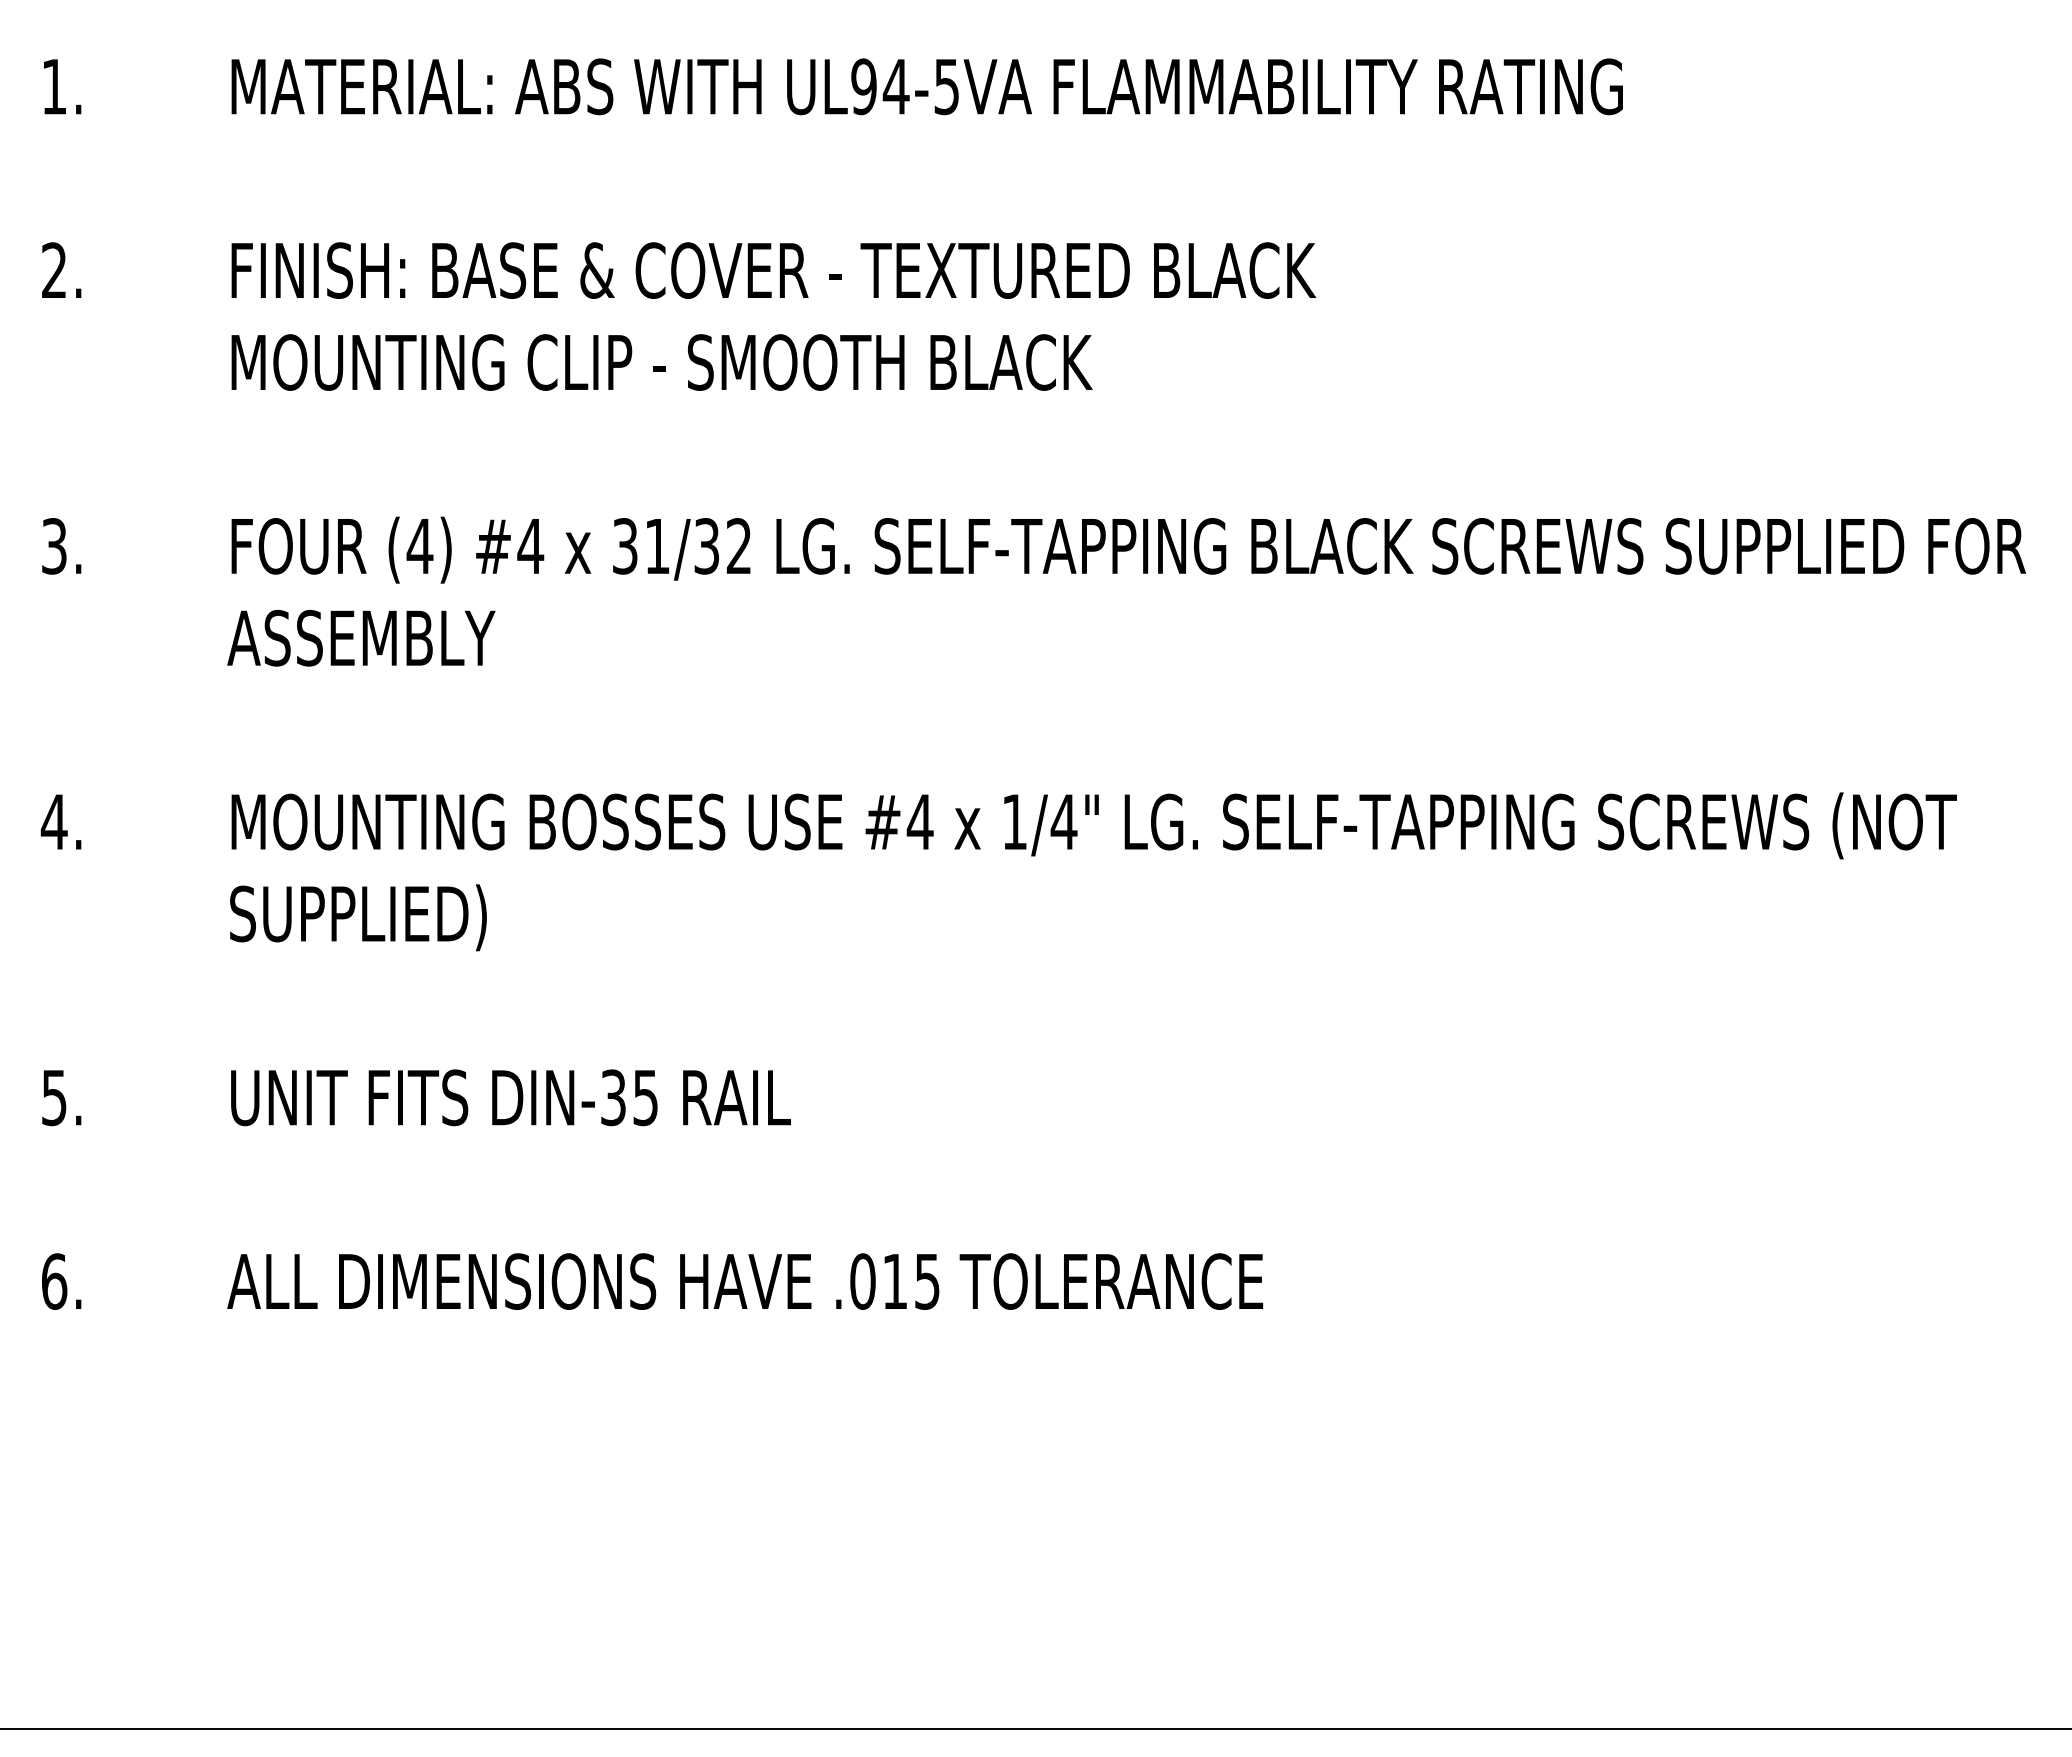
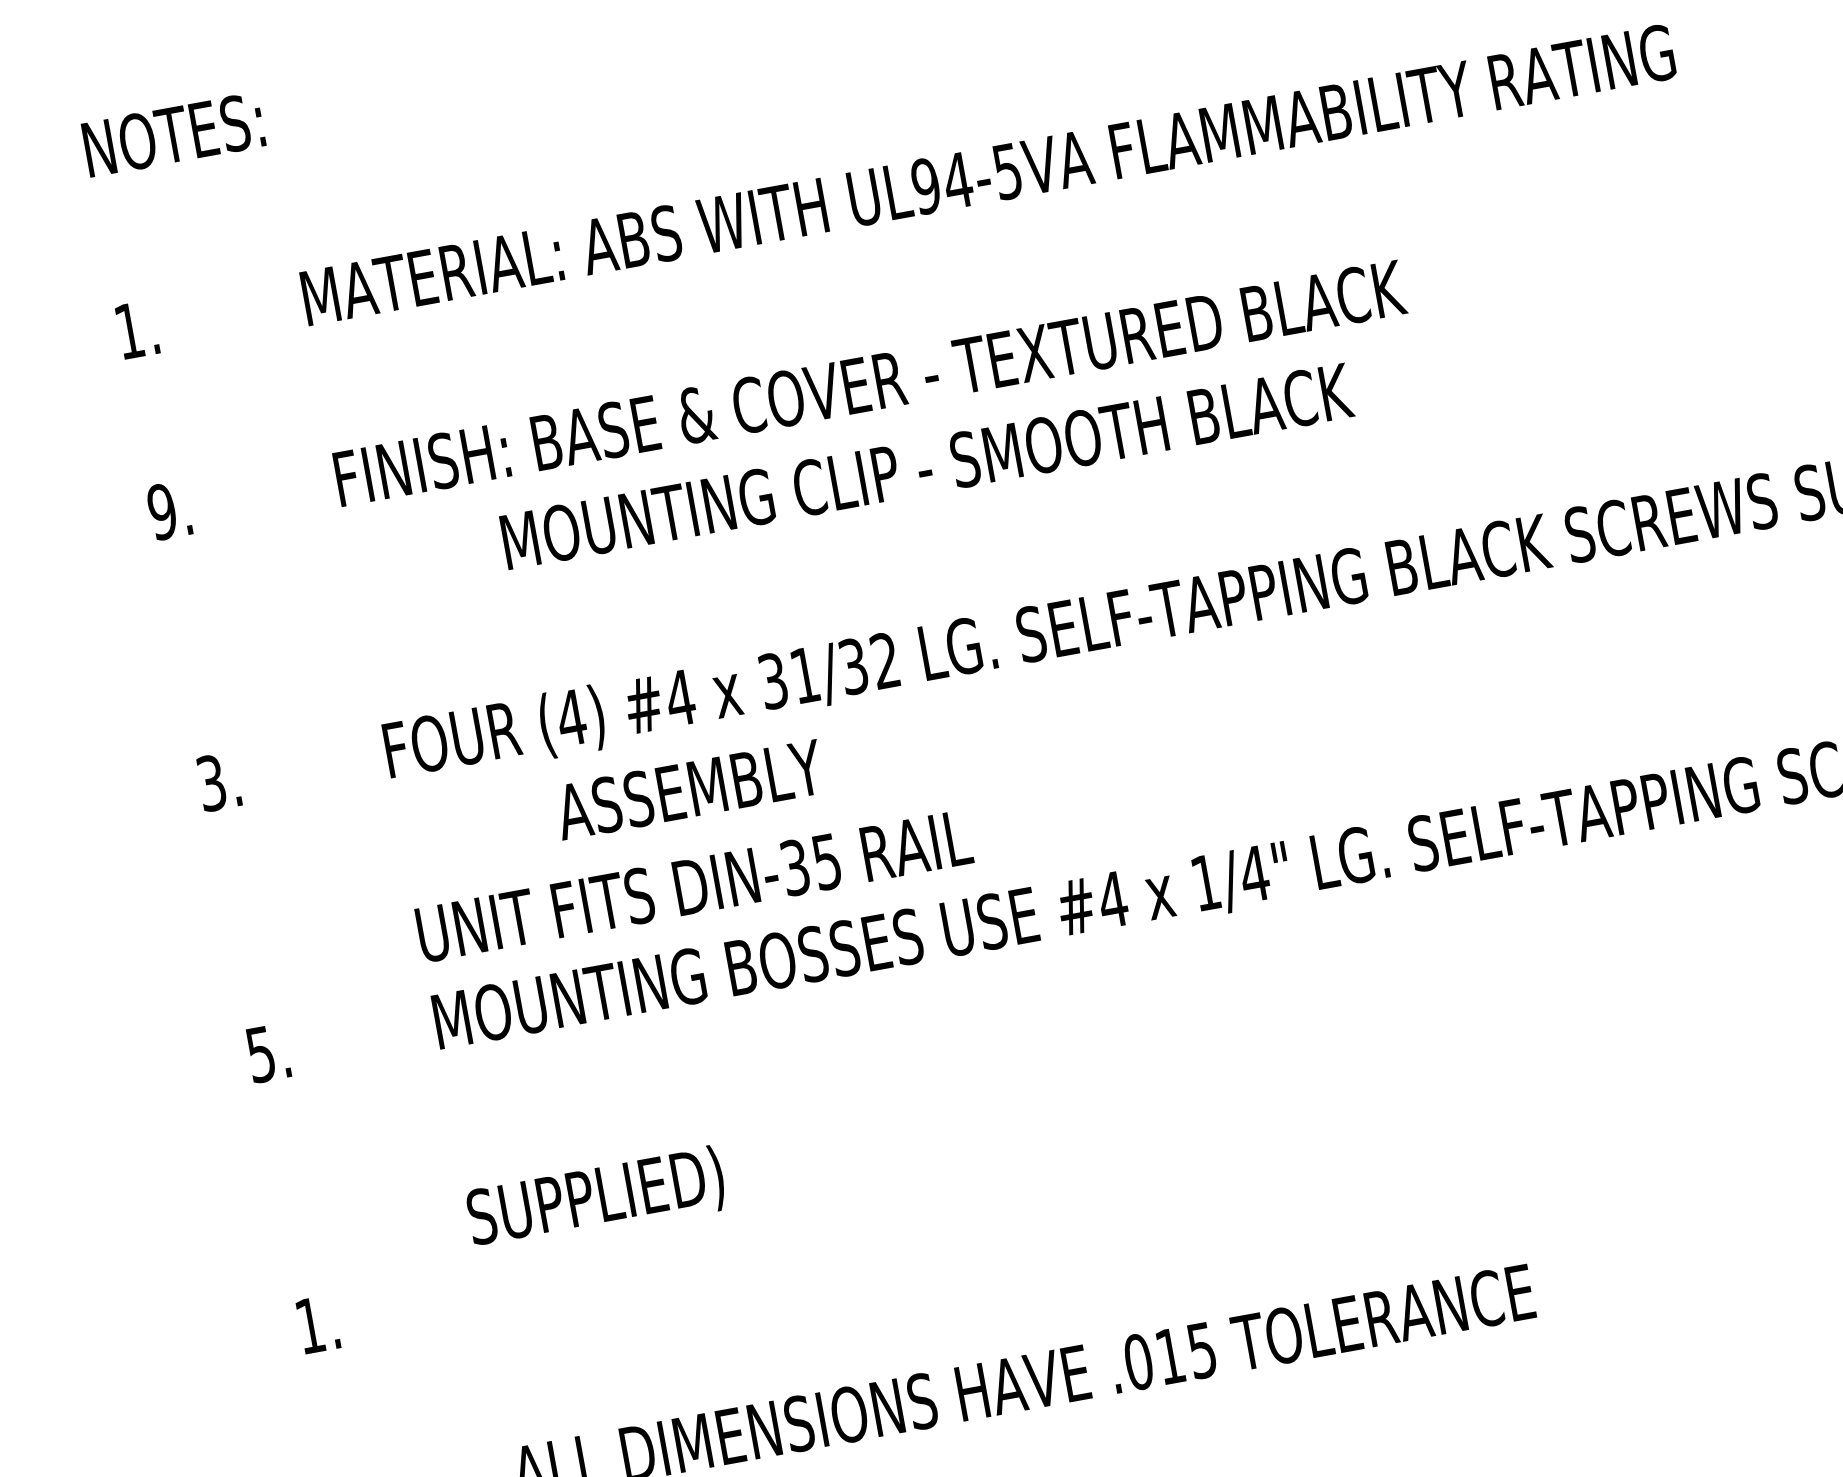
text: (53, 270) -> (161, 511), 2. -> 9.
text: (661, 362) -> (926, 466), moved
text: (361, 637) -> (689, 789), moved
text: (53, 822) -> (260, 1055), 4. -> 5.
text: (358, 917) -> (596, 1199), moved
text: (510, 1097) -> (693, 885), moved
text: (54, 1098) -> (310, 1326), 5. -> 1.

